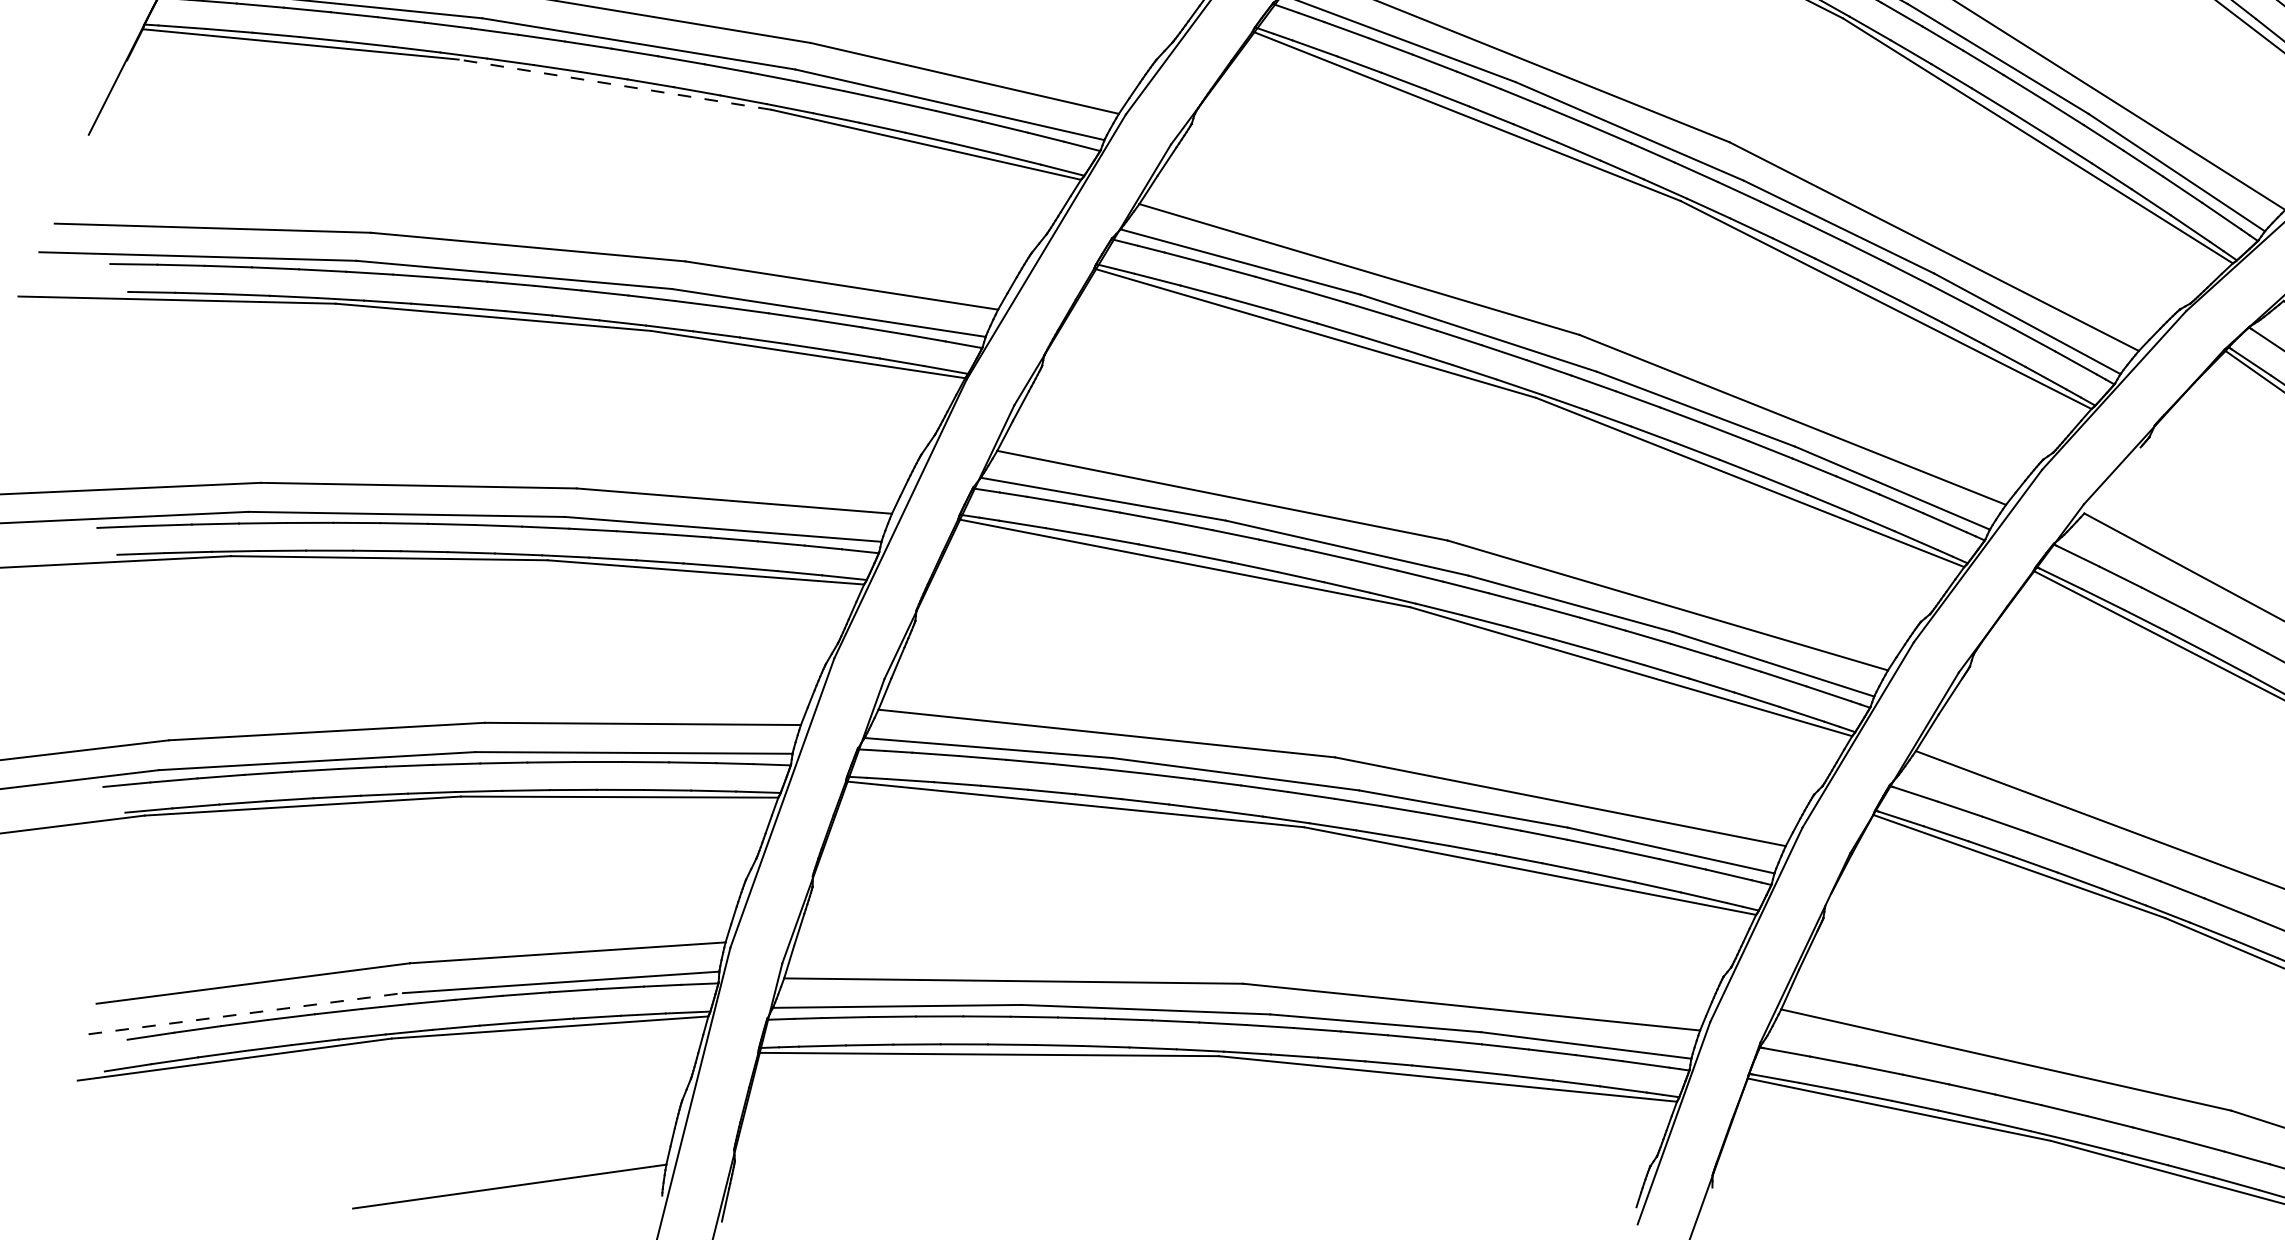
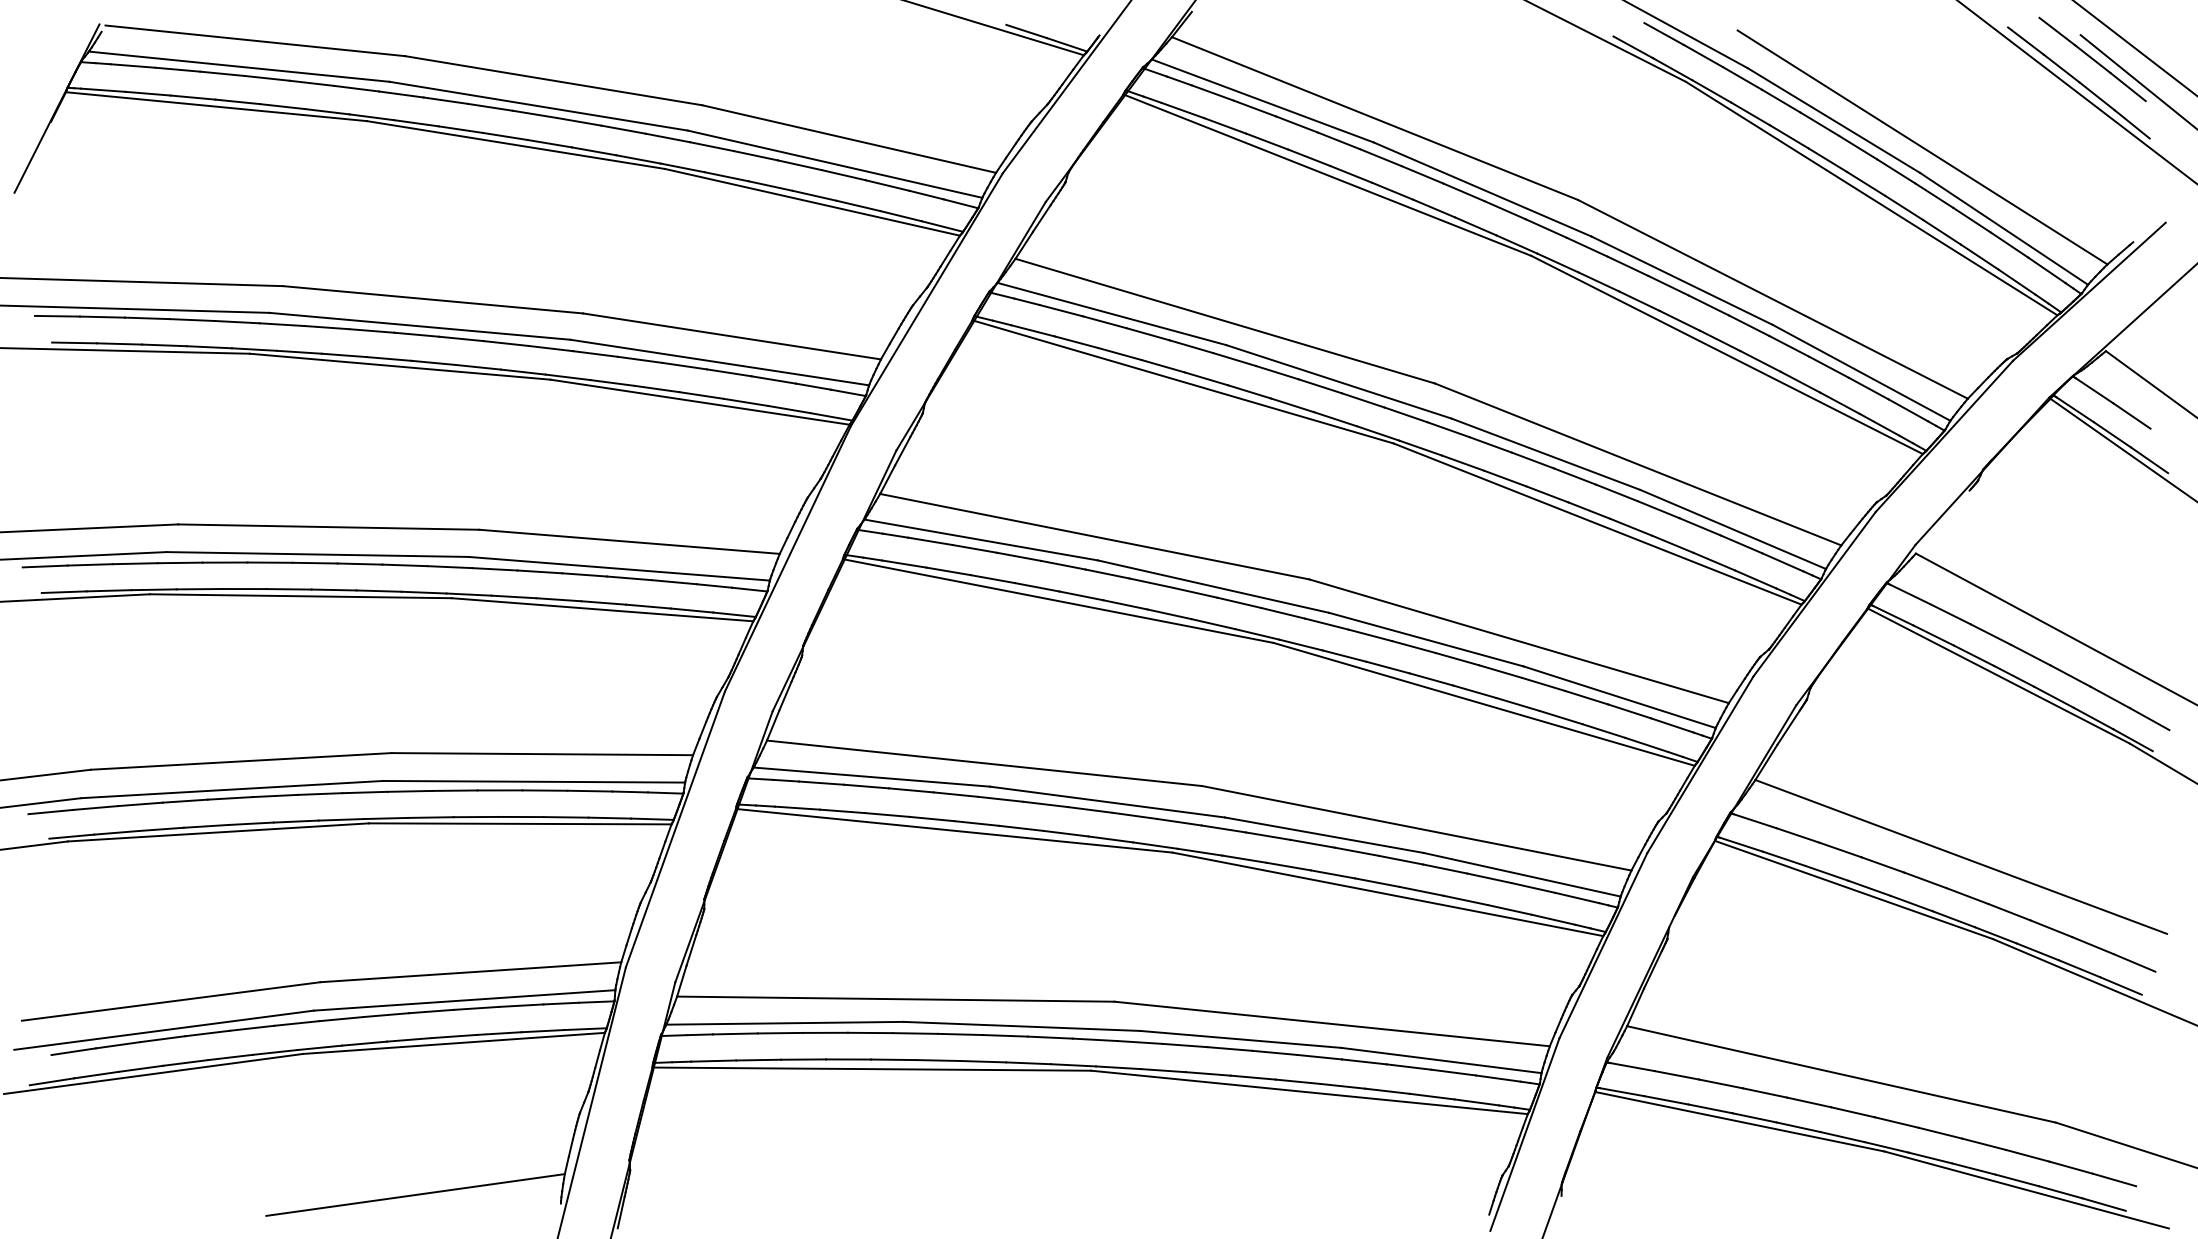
line: (614, 85) -> (515, 145), dashed -> solid
line: (246, 1013) -> (164, 1030), dashed -> solid

